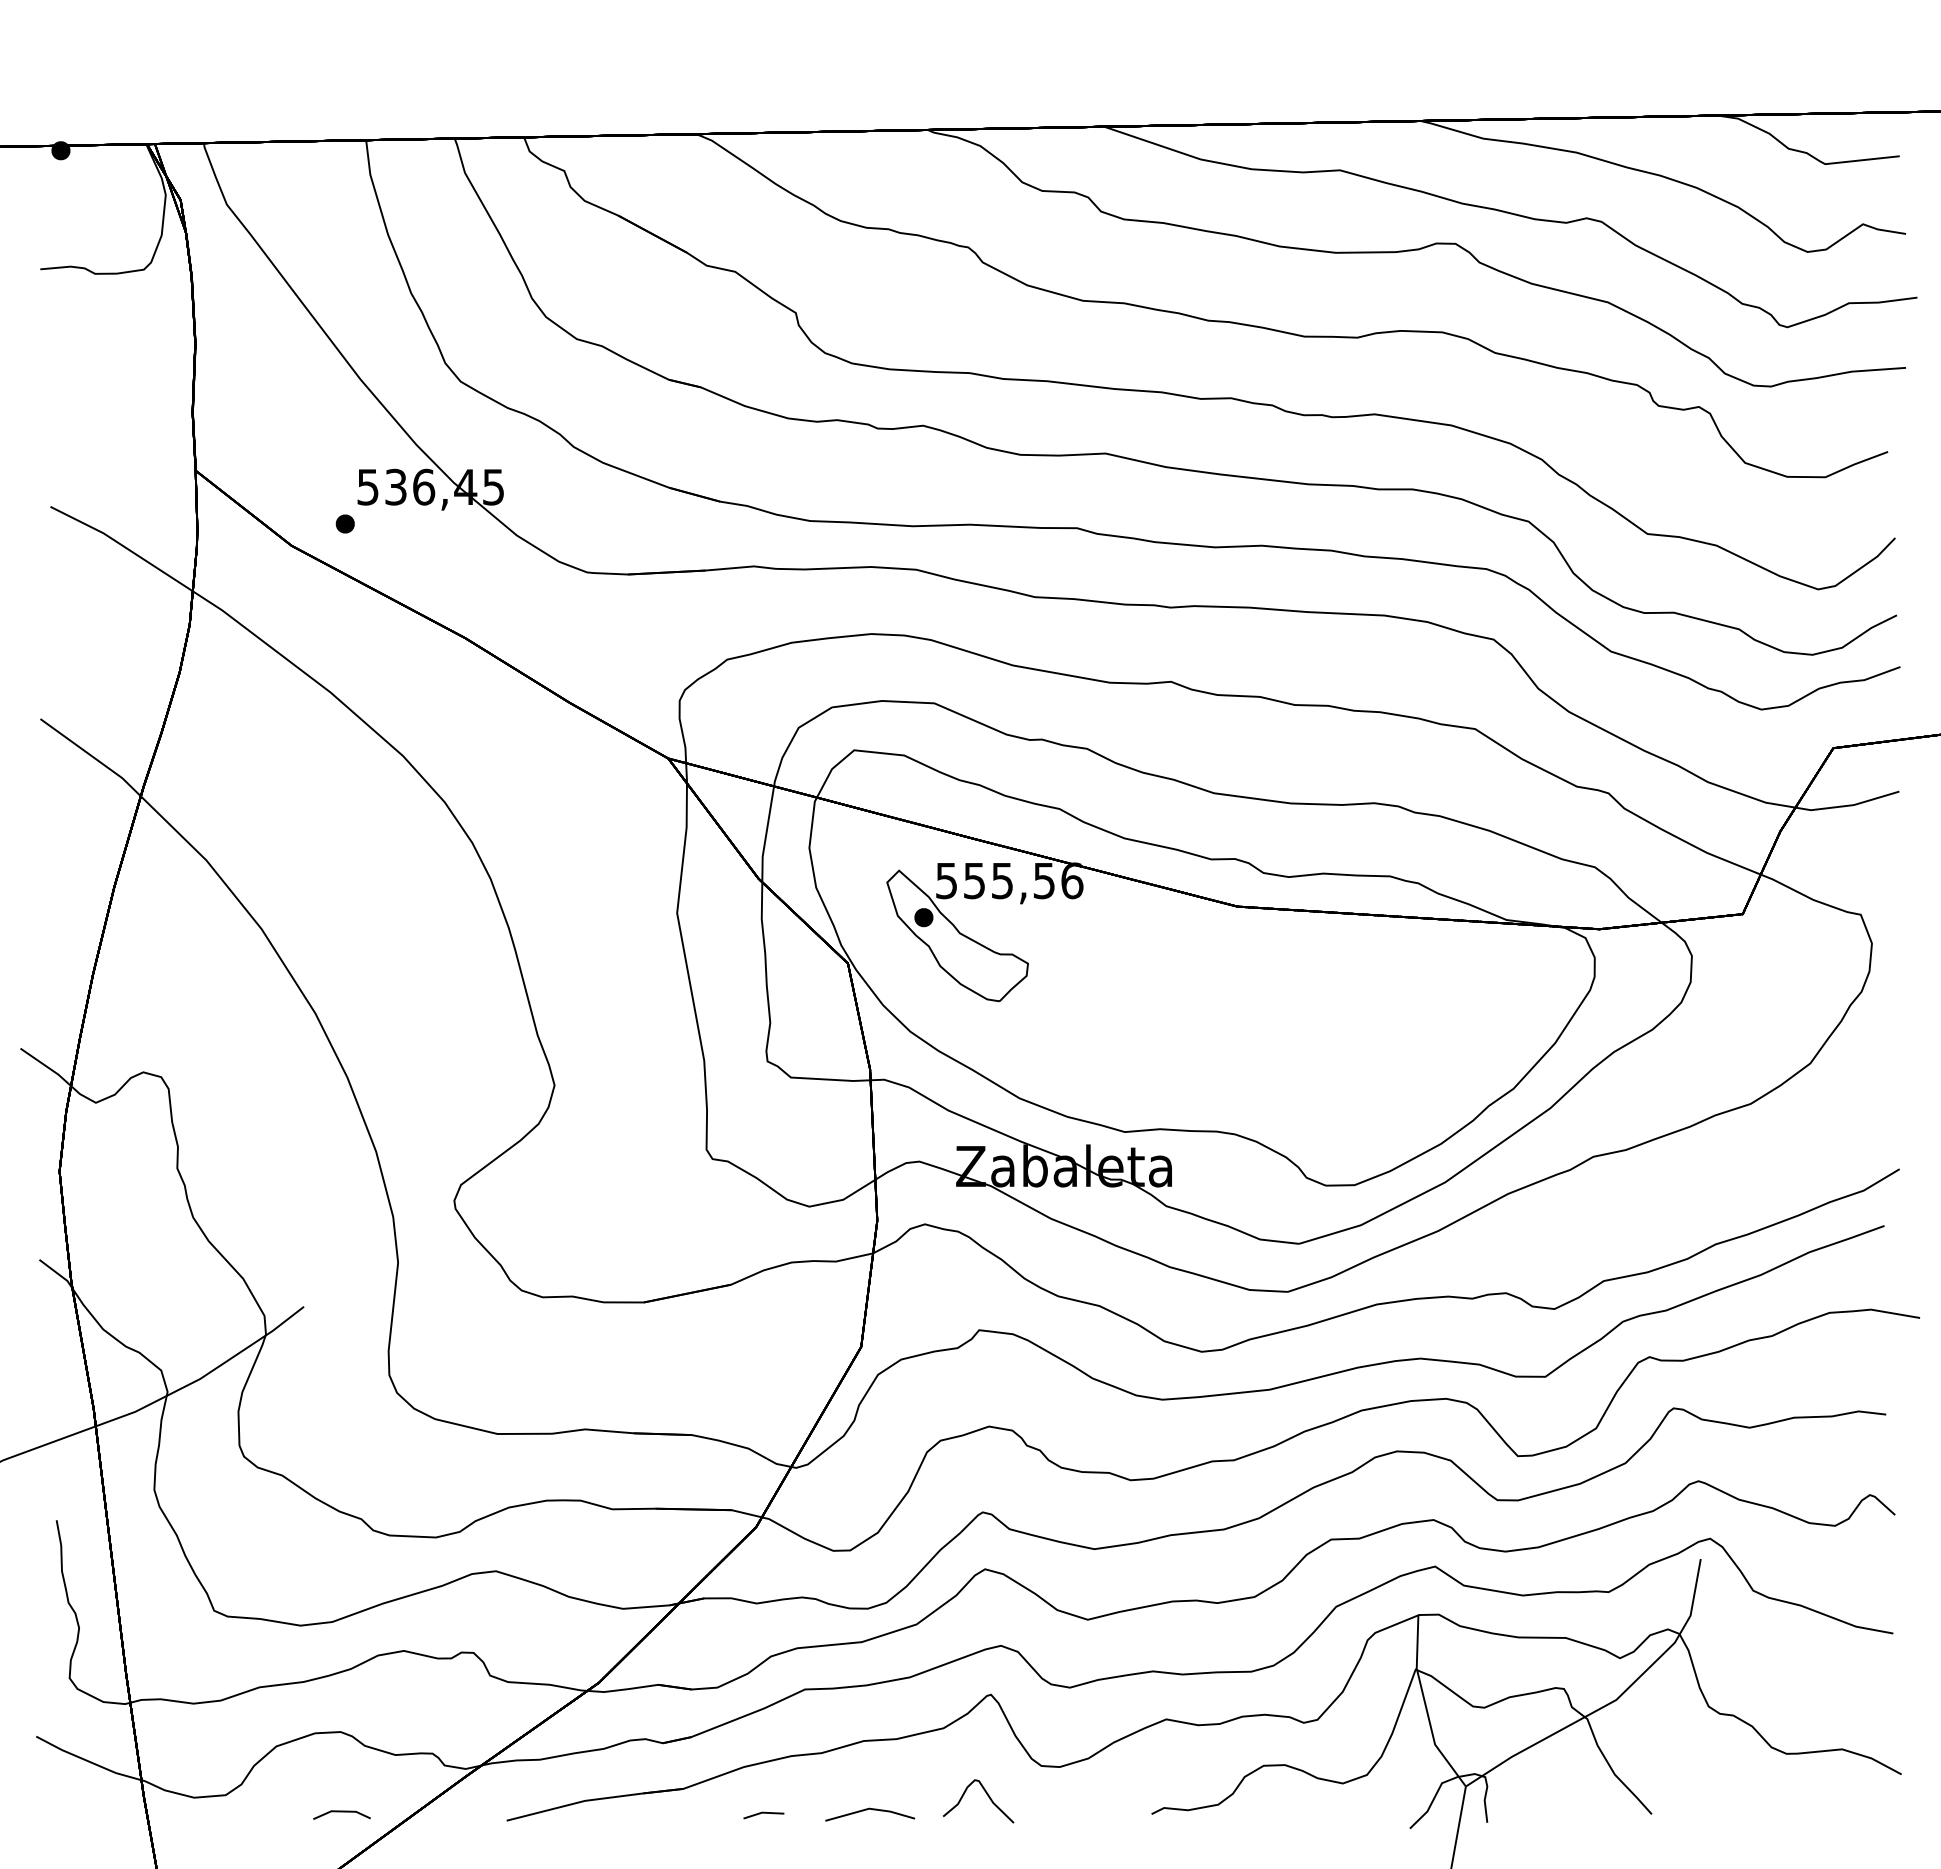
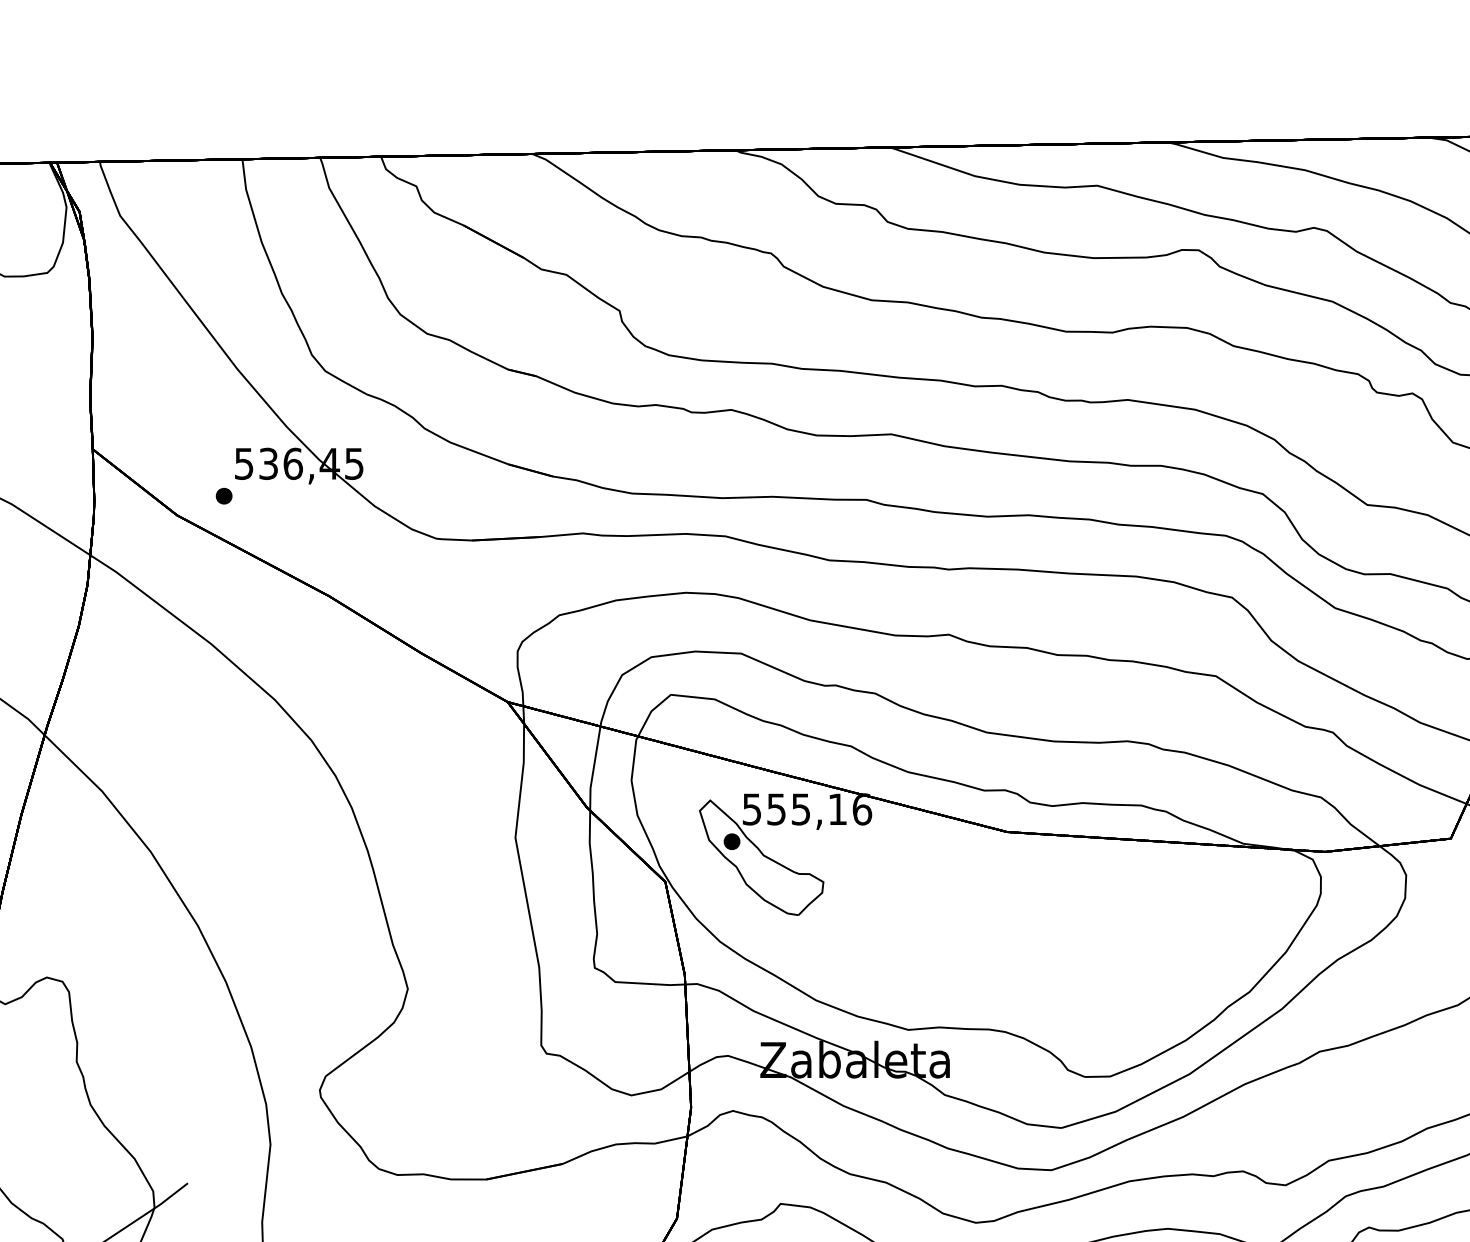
text: (1043, 881) -> (837, 809), 555,56 -> 555,16

